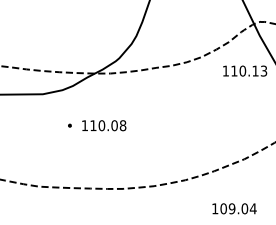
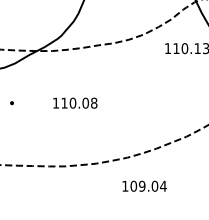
text: (104, 125) -> (75, 102), moved
text: (234, 208) -> (144, 185), moved

